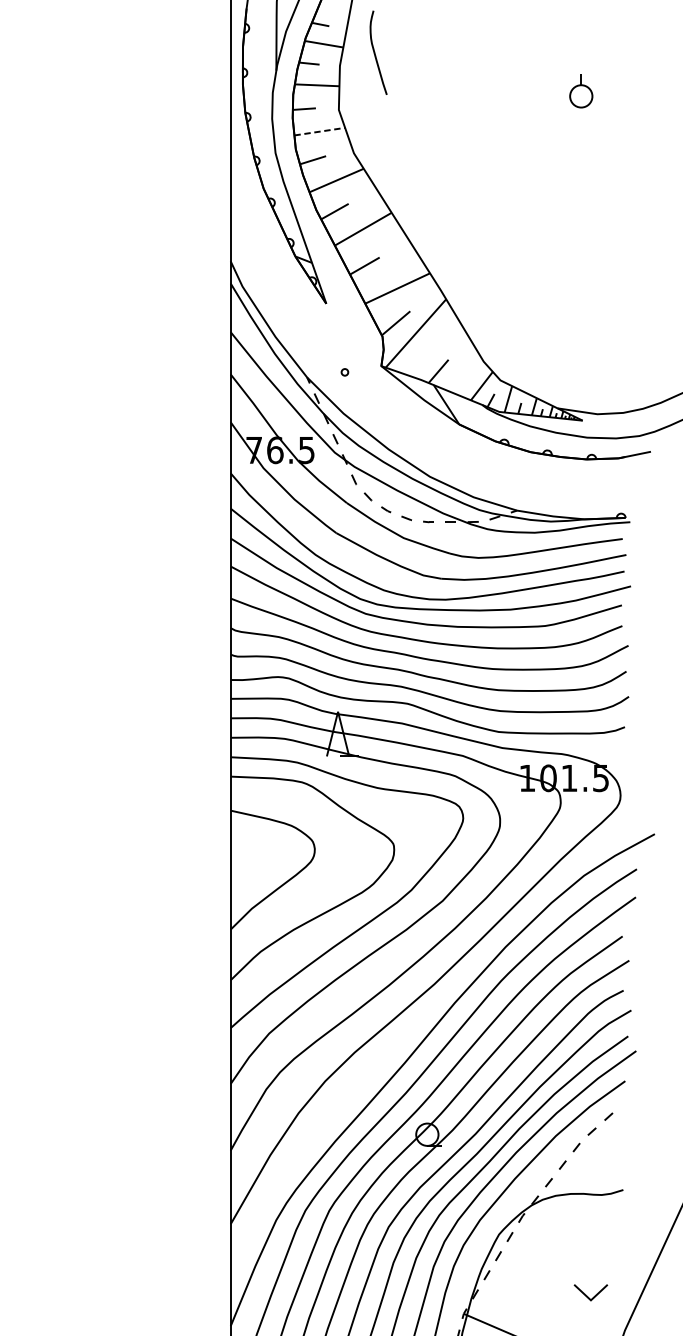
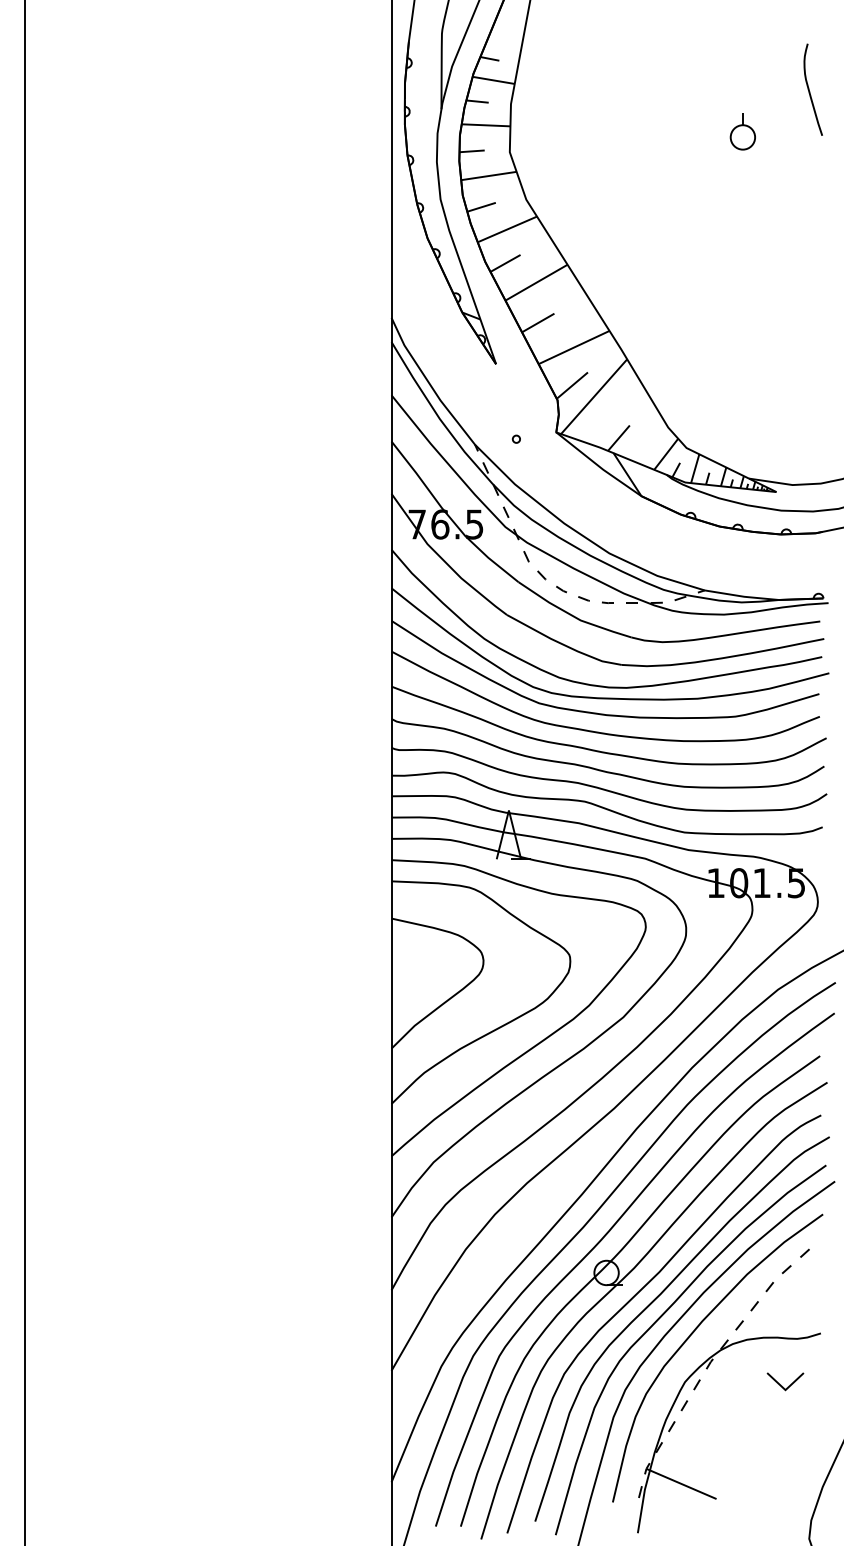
curve: (376, 54) -> (810, 91), moved
part: (580, 90) -> (742, 131), moved
line: (320, 131) -> (489, 175), dashed -> solid
part: (590, 1292) -> (785, 1381), moved

